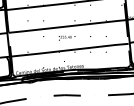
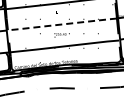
line: (67, 26) -> (62, 24), solid -> dashed

